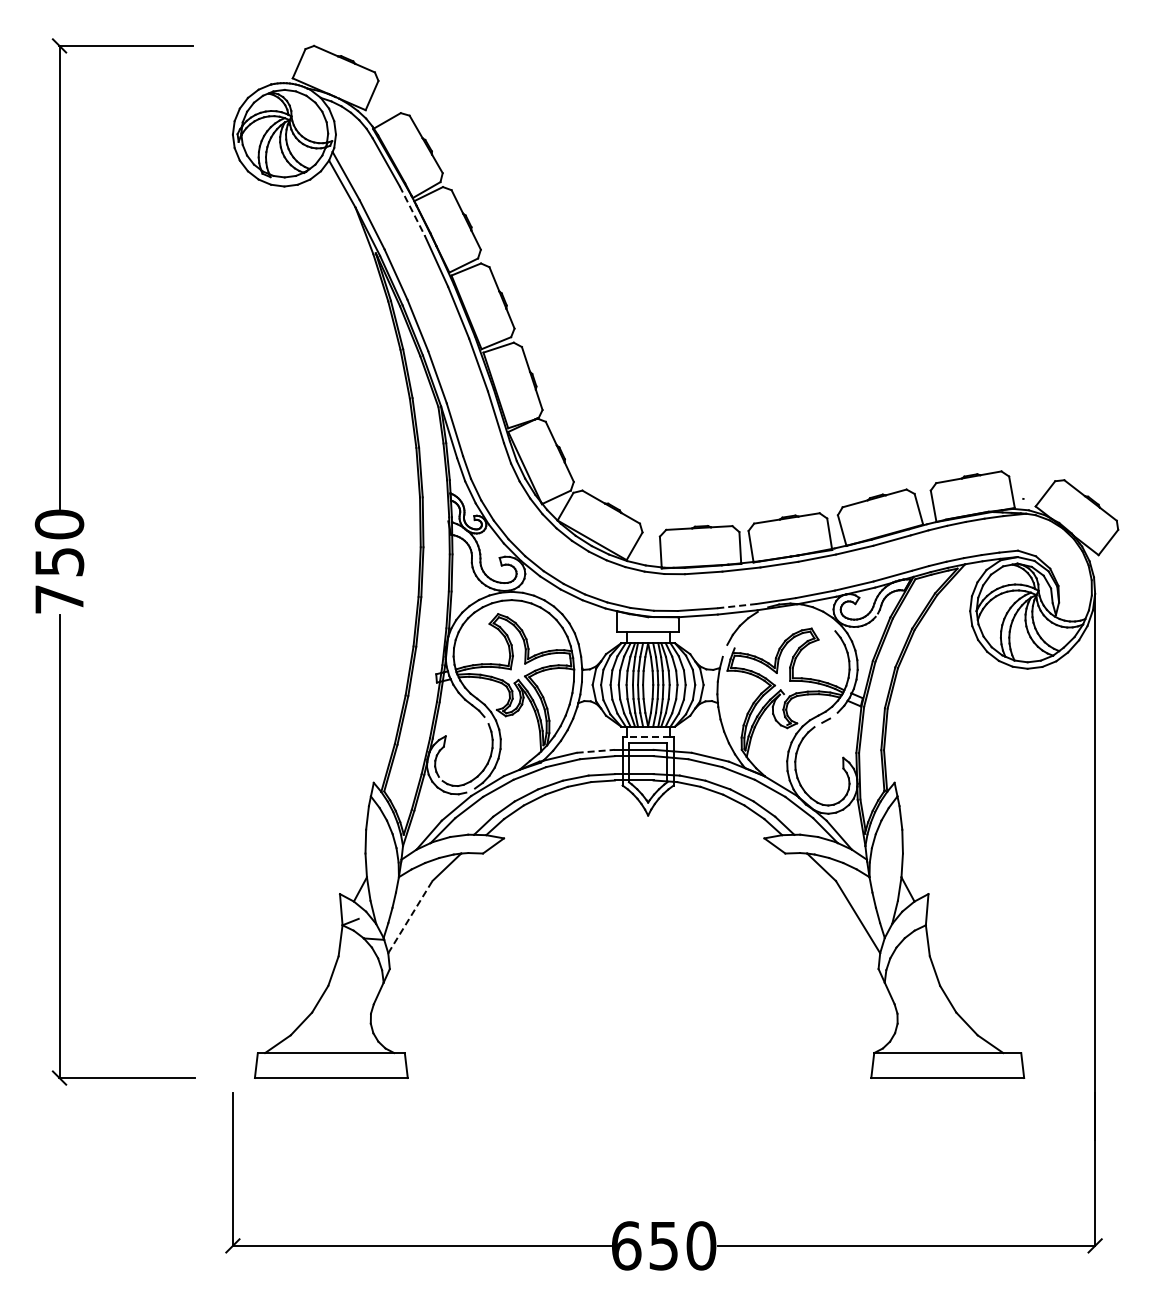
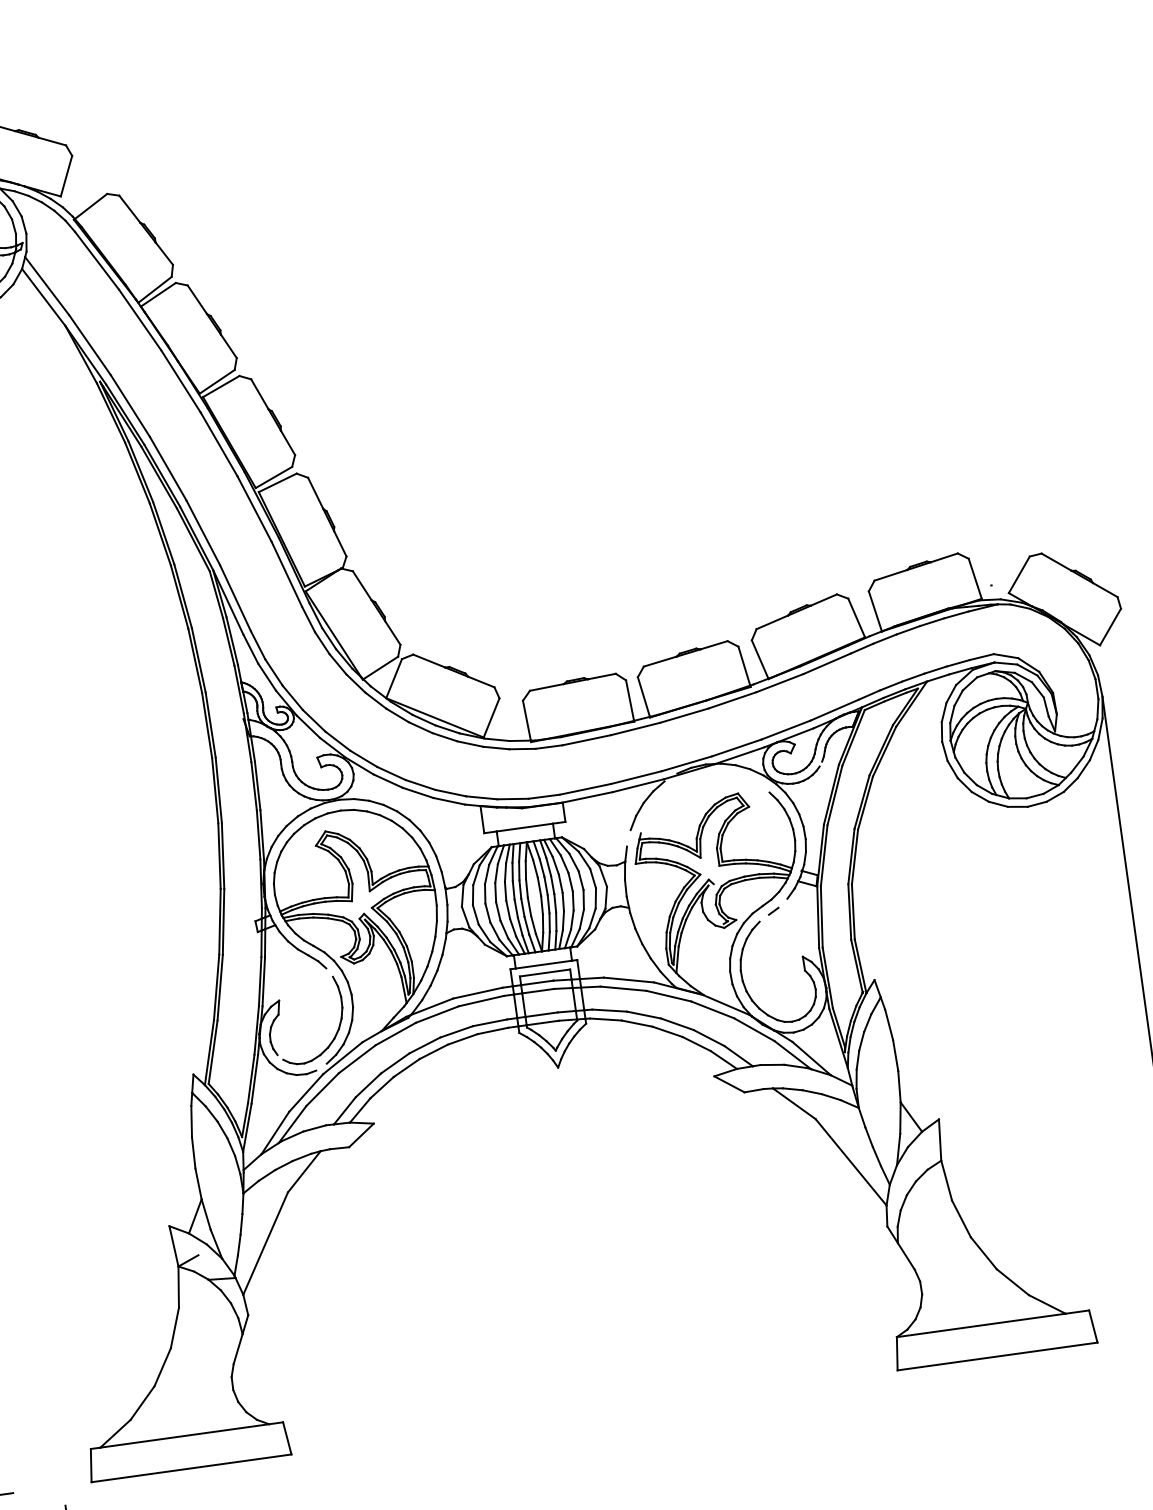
line: (412, 211) -> (140, 320), dashed -> solid
line: (736, 606) -> (635, 778), dashed -> solid
line: (648, 736) -> (544, 964), dashed -> solid
line: (596, 751) -> (479, 993), dashed -> solid
line: (410, 916) -> (265, 1242), dashed -> solid

